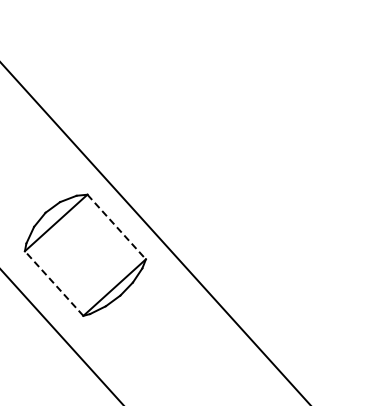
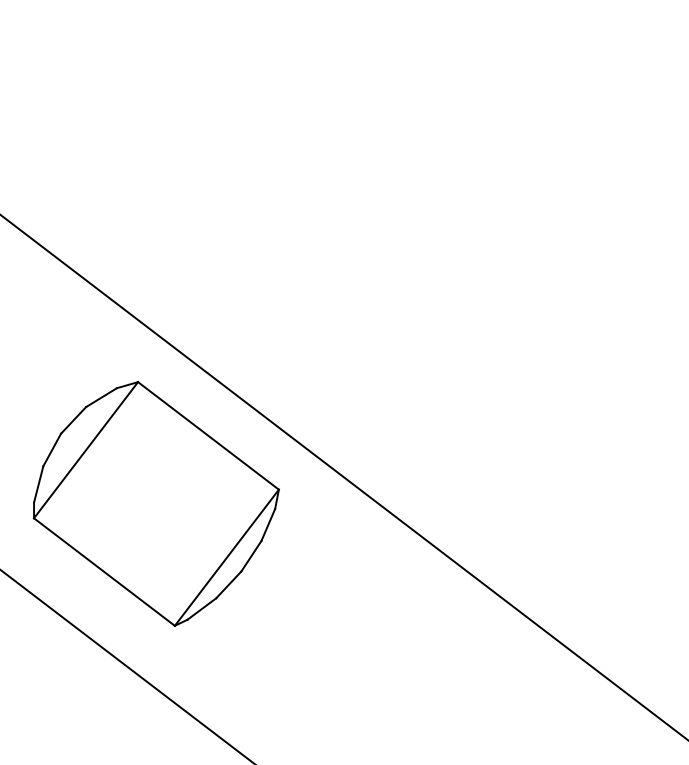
line: (116, 227) -> (208, 436), dashed -> solid
line: (54, 283) -> (105, 571), dashed -> solid

